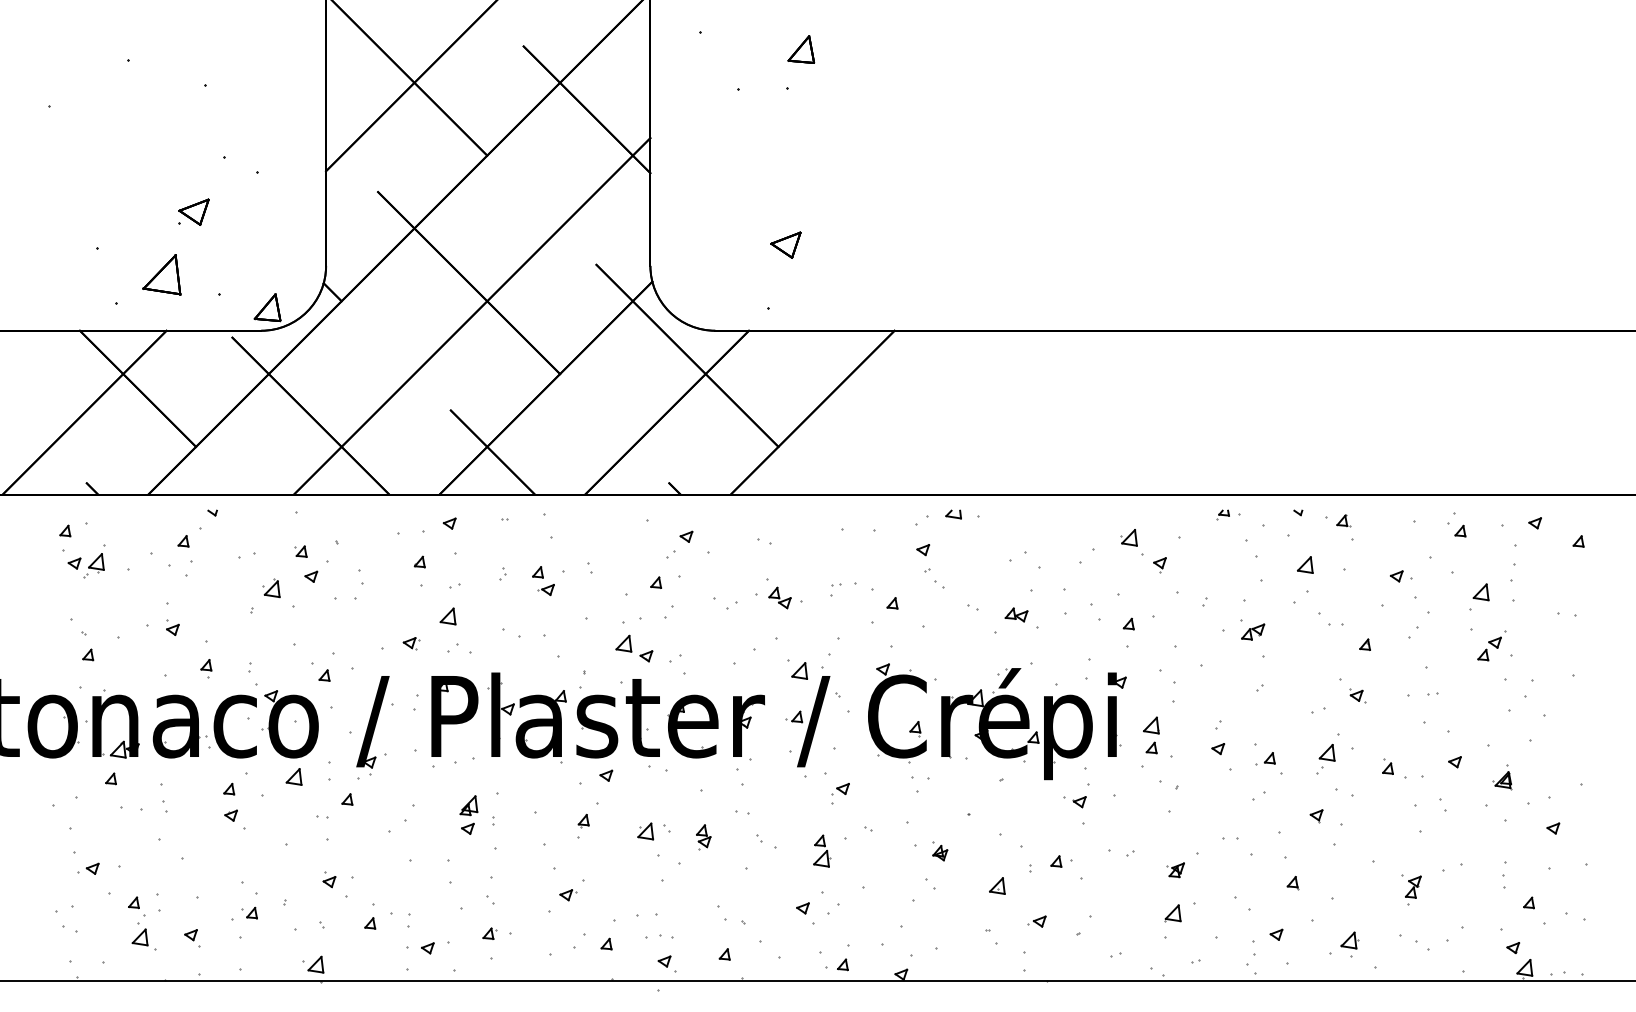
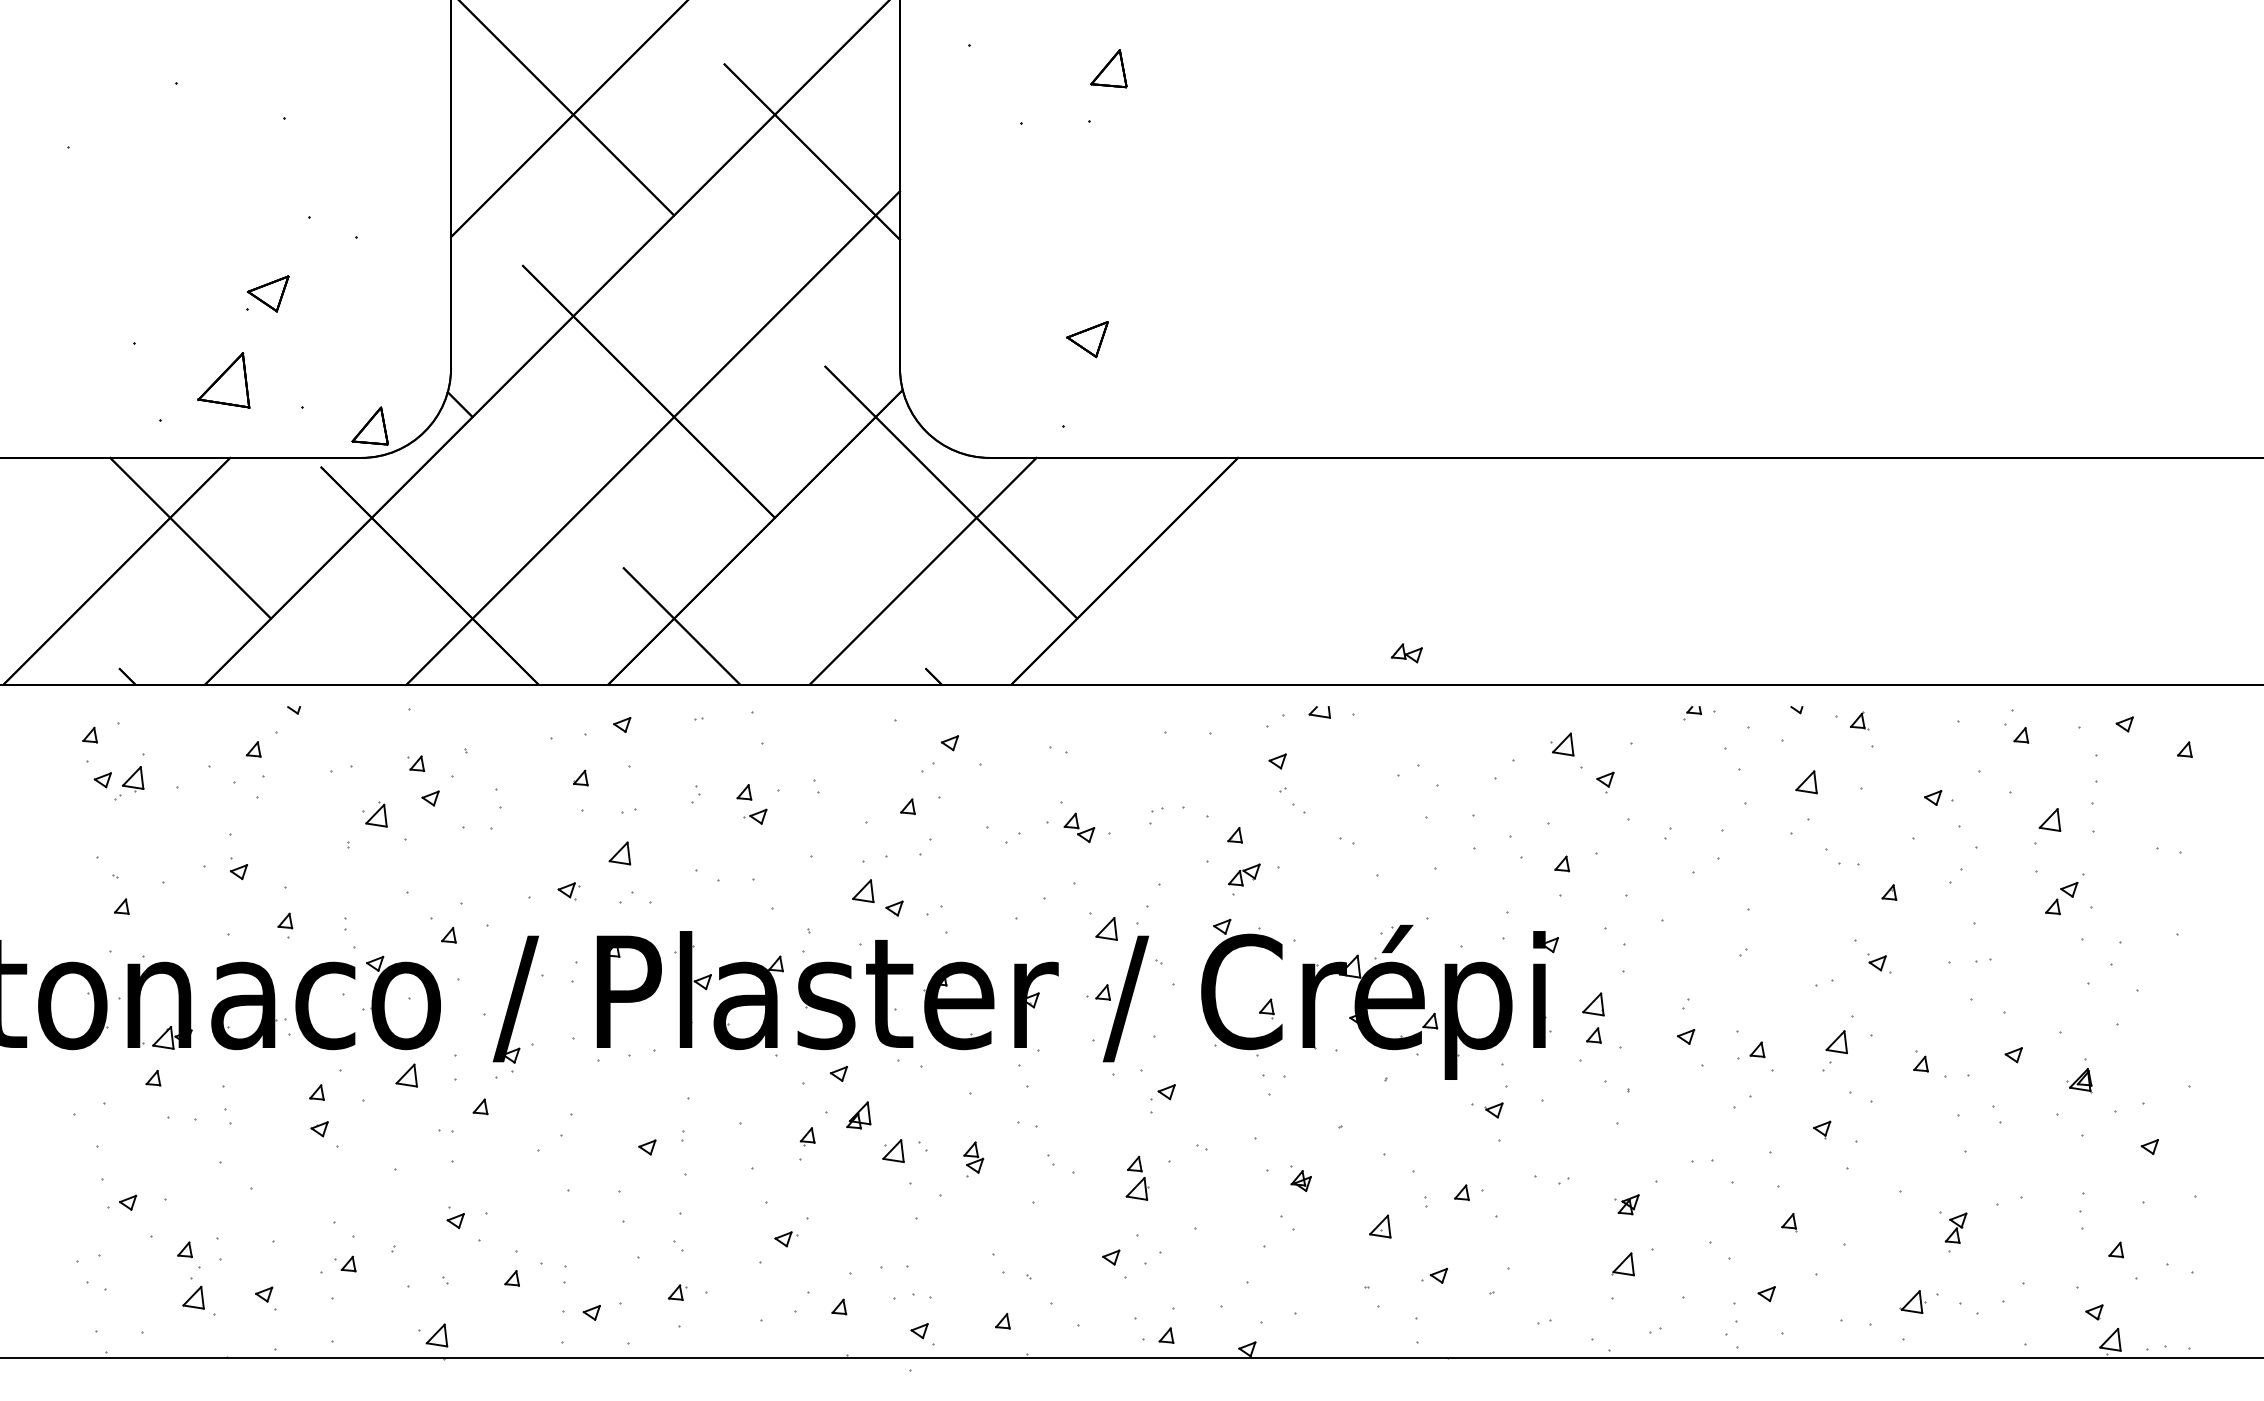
part: (1016, 615) -> (1406, 653), moved
part: (1253, 631) -> (1244, 874), moved
part: (468, 805) -> (858, 1115), moved
part: (1349, 940) -> (1912, 1301), moved

